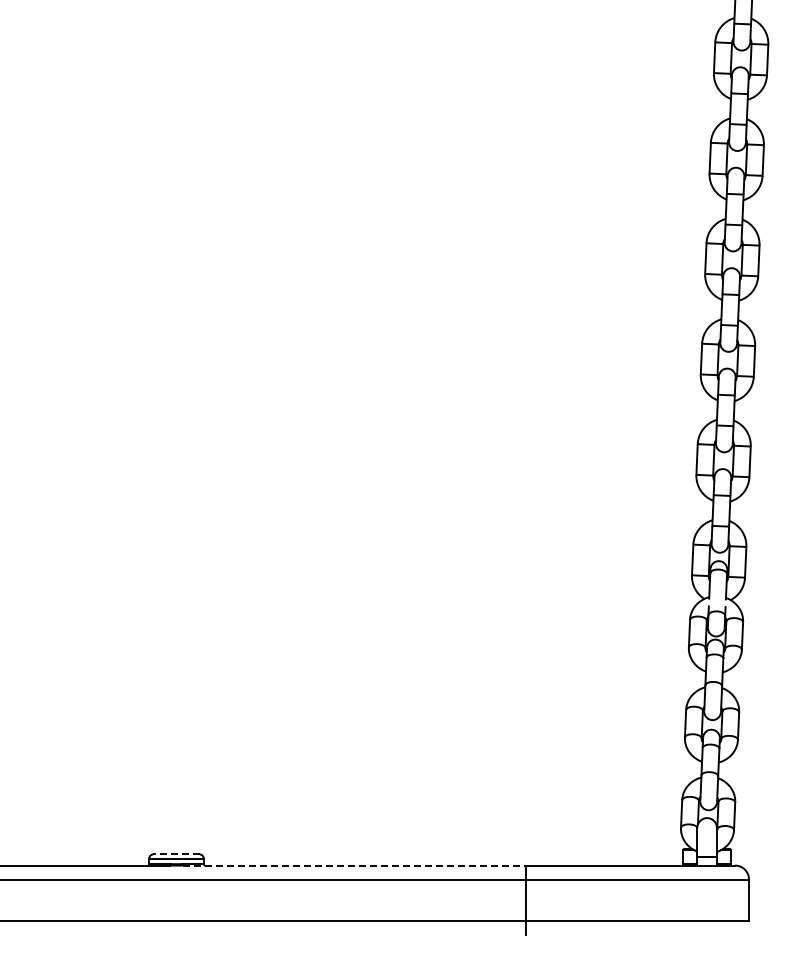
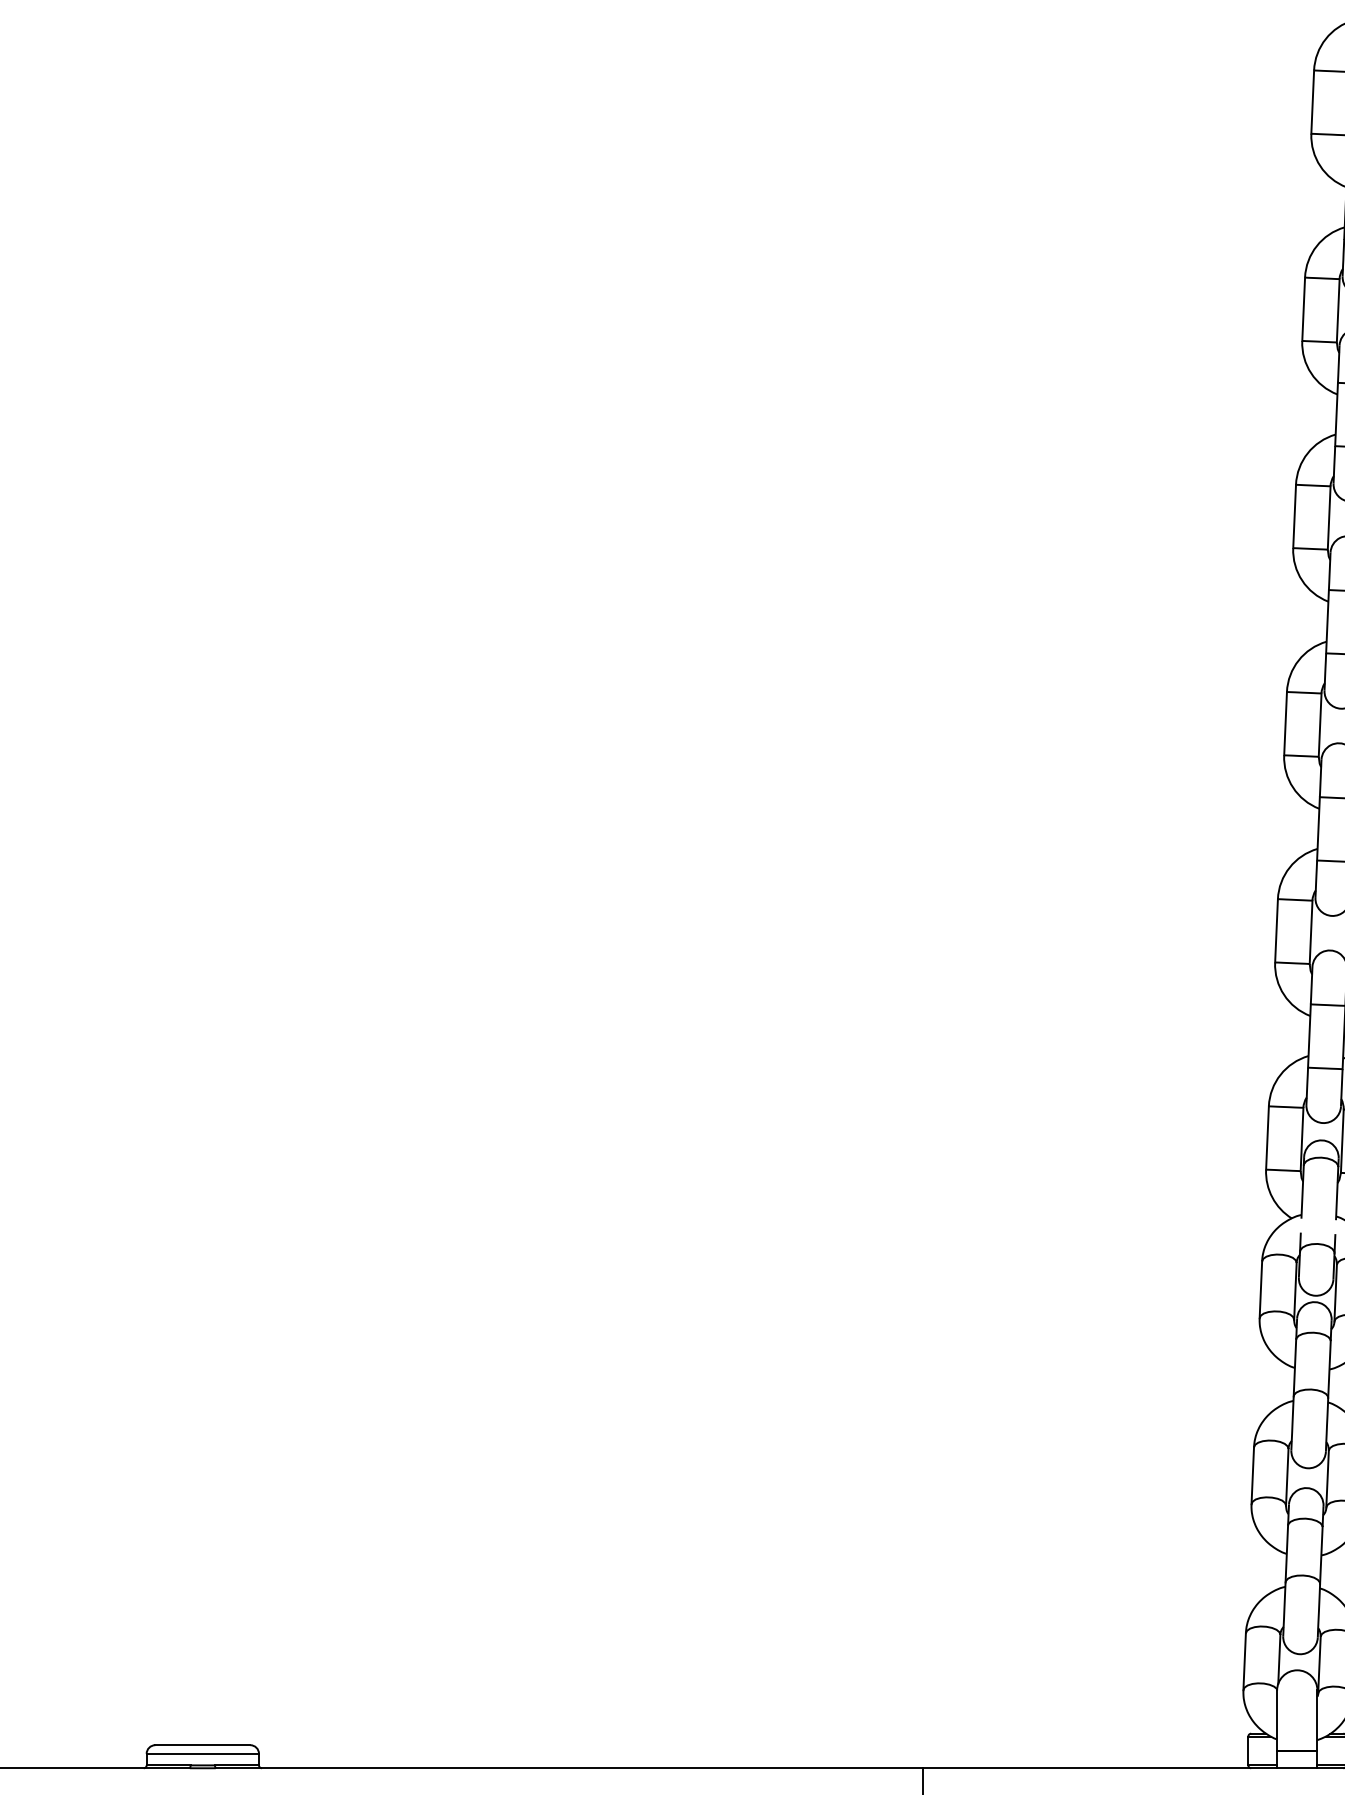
line: (176, 854) -> (202, 1745), dashed -> solid
line: (354, 865) -> (569, 1768), dashed -> solid

